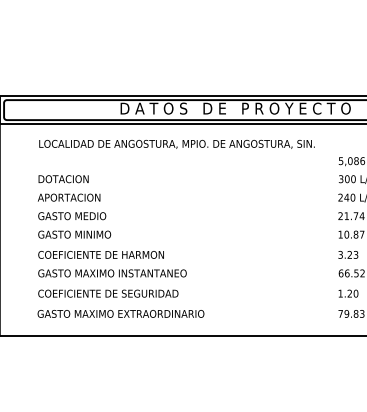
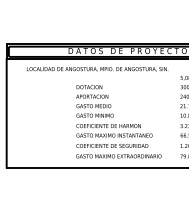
text: (120, 245) -> (118, 121), moved

